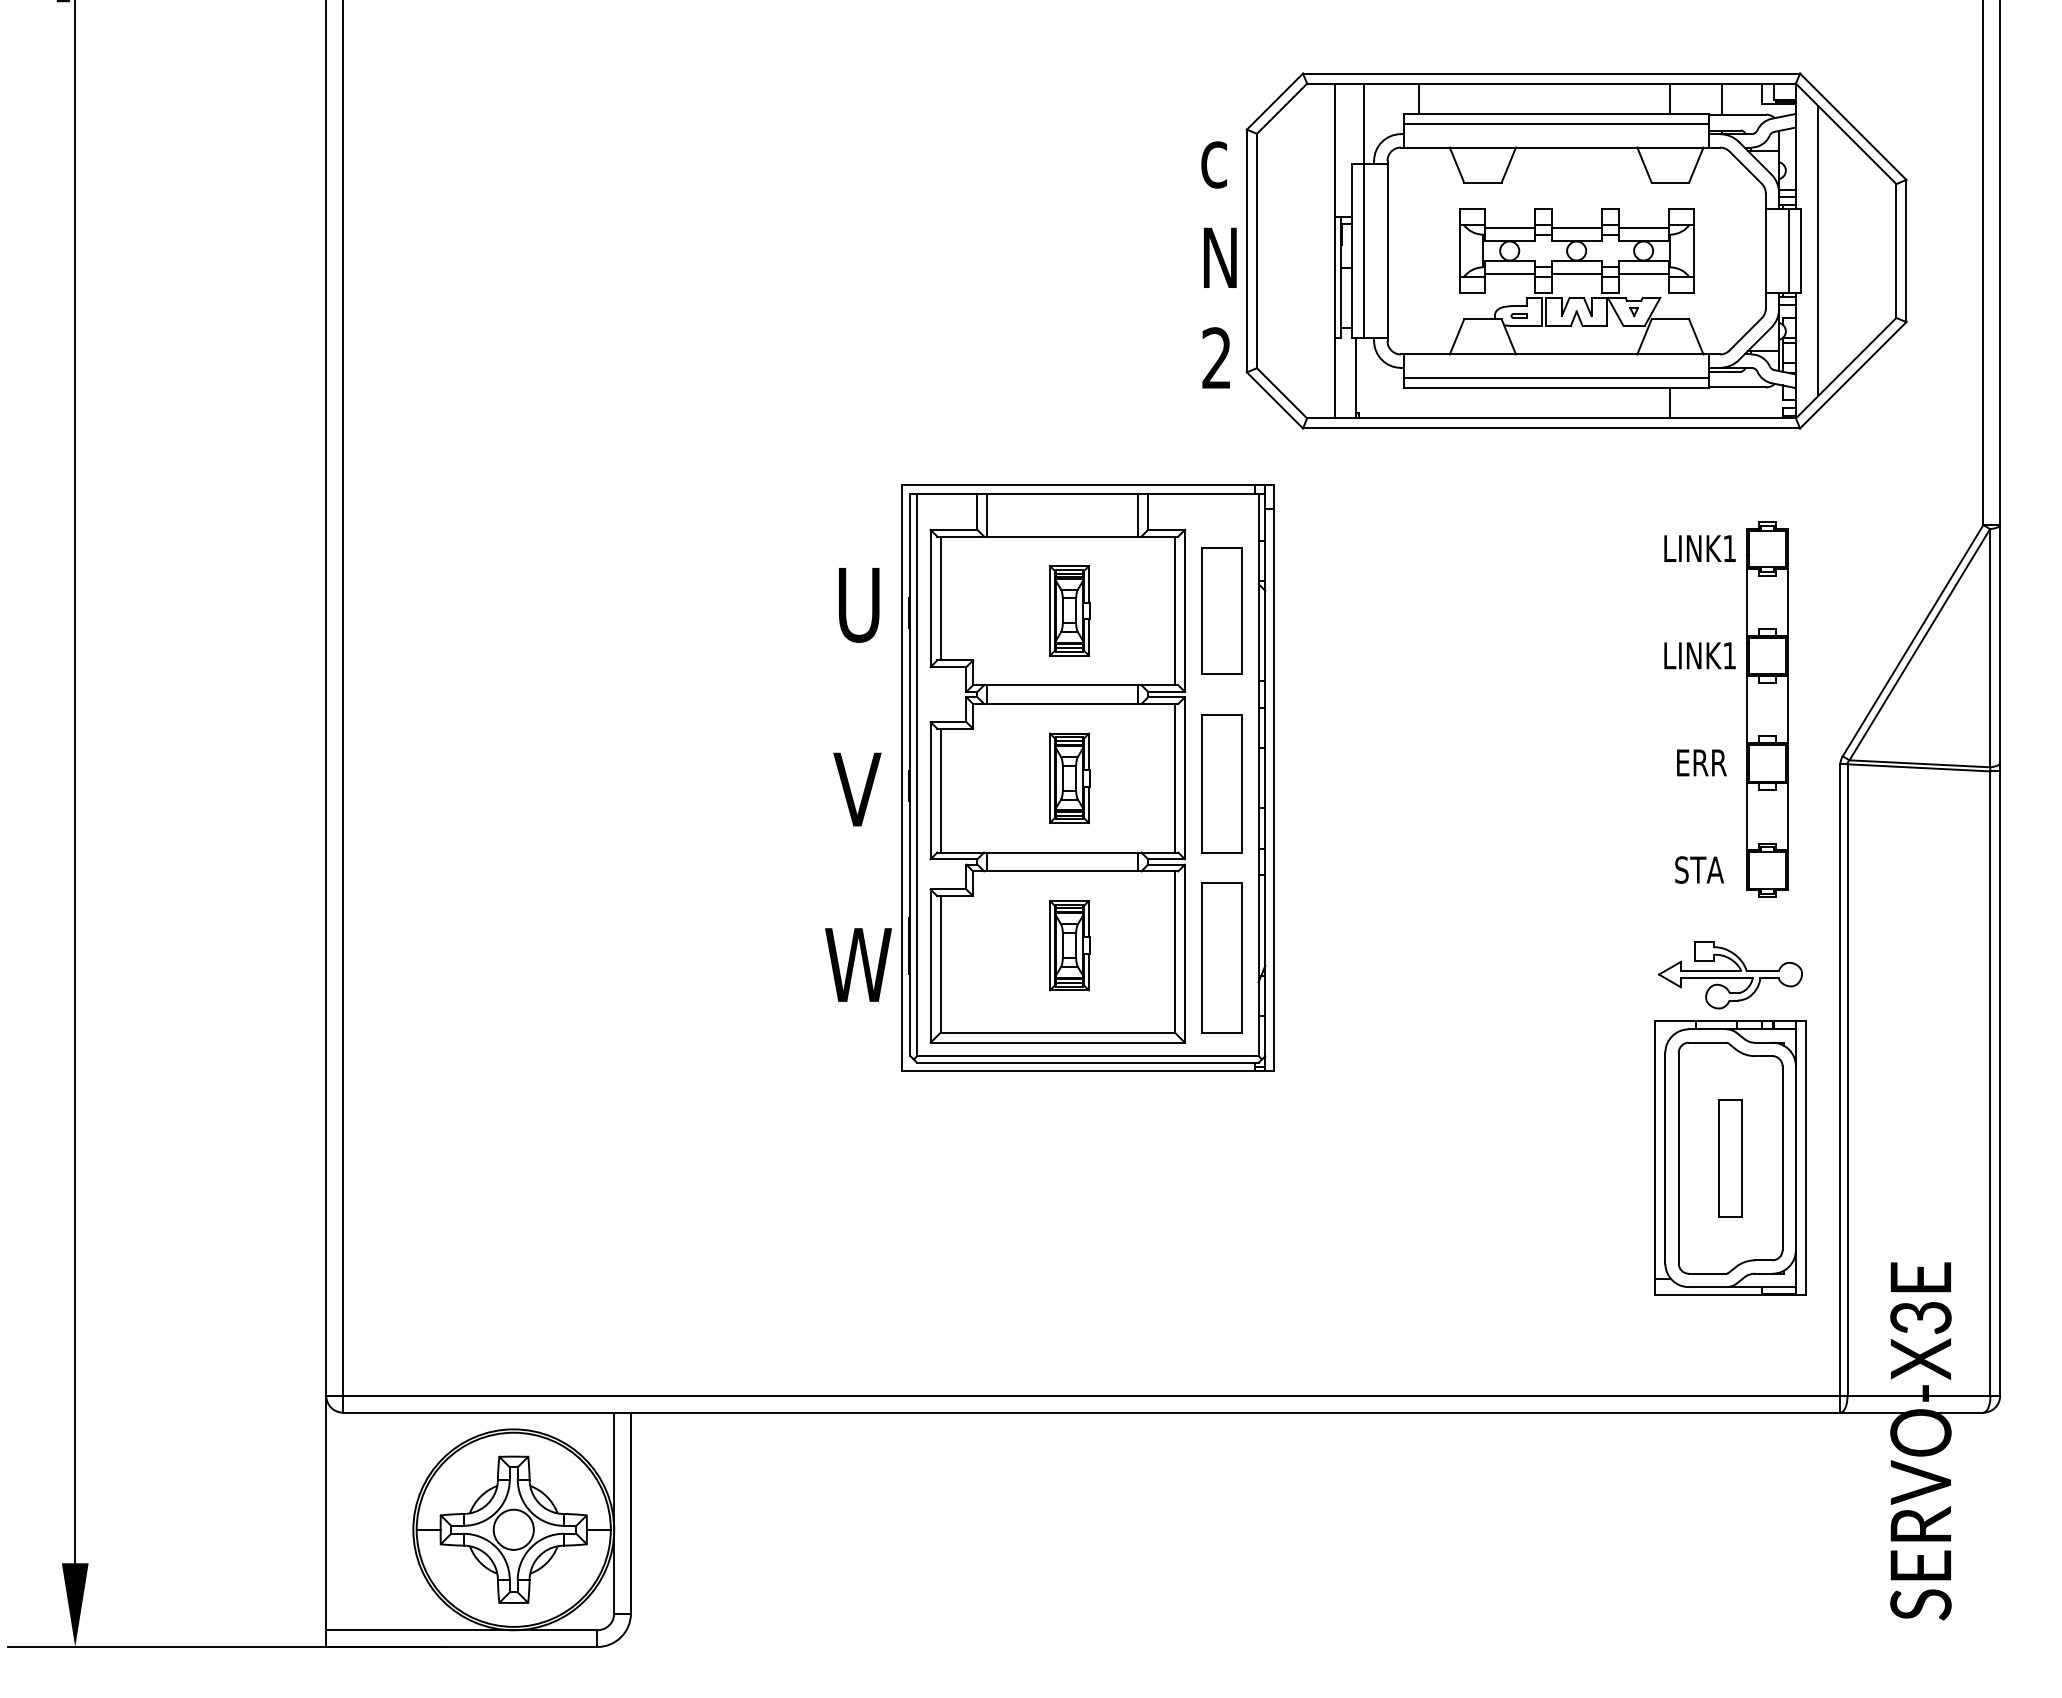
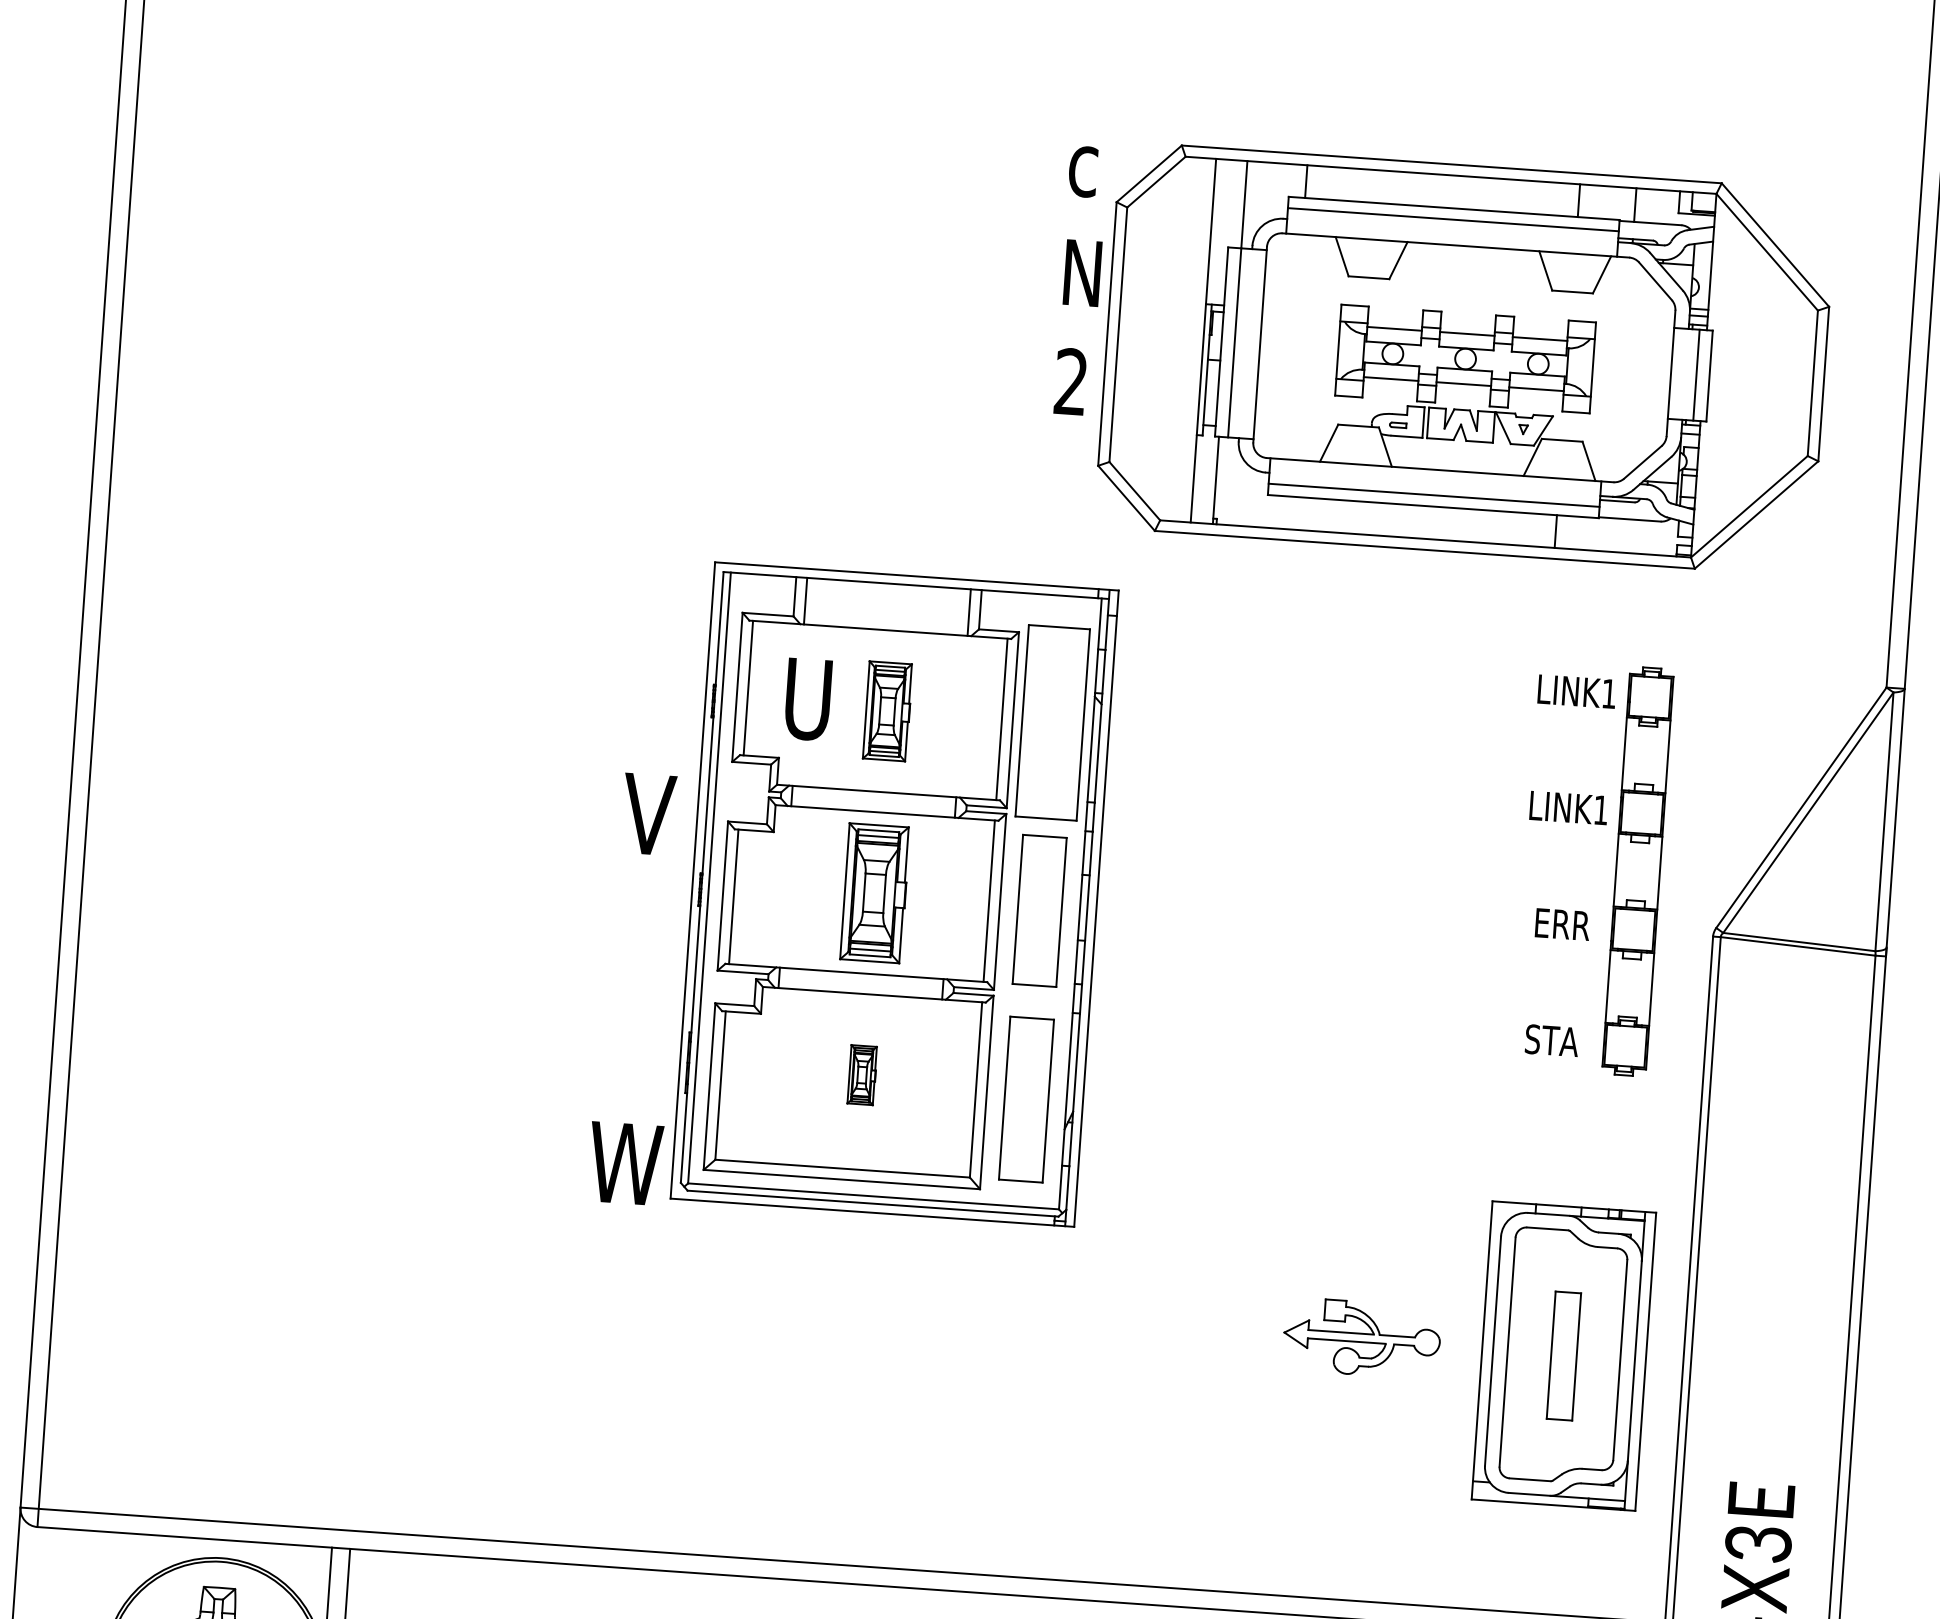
line: (1818, 250) -> (1728, 376), removed
text: (1218, 264) -> (1080, 280), moved
text: (859, 605) -> (808, 699), moved
part: (1221, 610) -> (1052, 722), size x1.4
part: (1069, 777) -> (874, 892), size x1.4
text: (857, 789) -> (648, 814), moved
part: (1069, 945) -> (861, 1074), size x0.6
text: (858, 964) -> (625, 1163), moved
part: (1730, 975) -> (1361, 1338), moved

